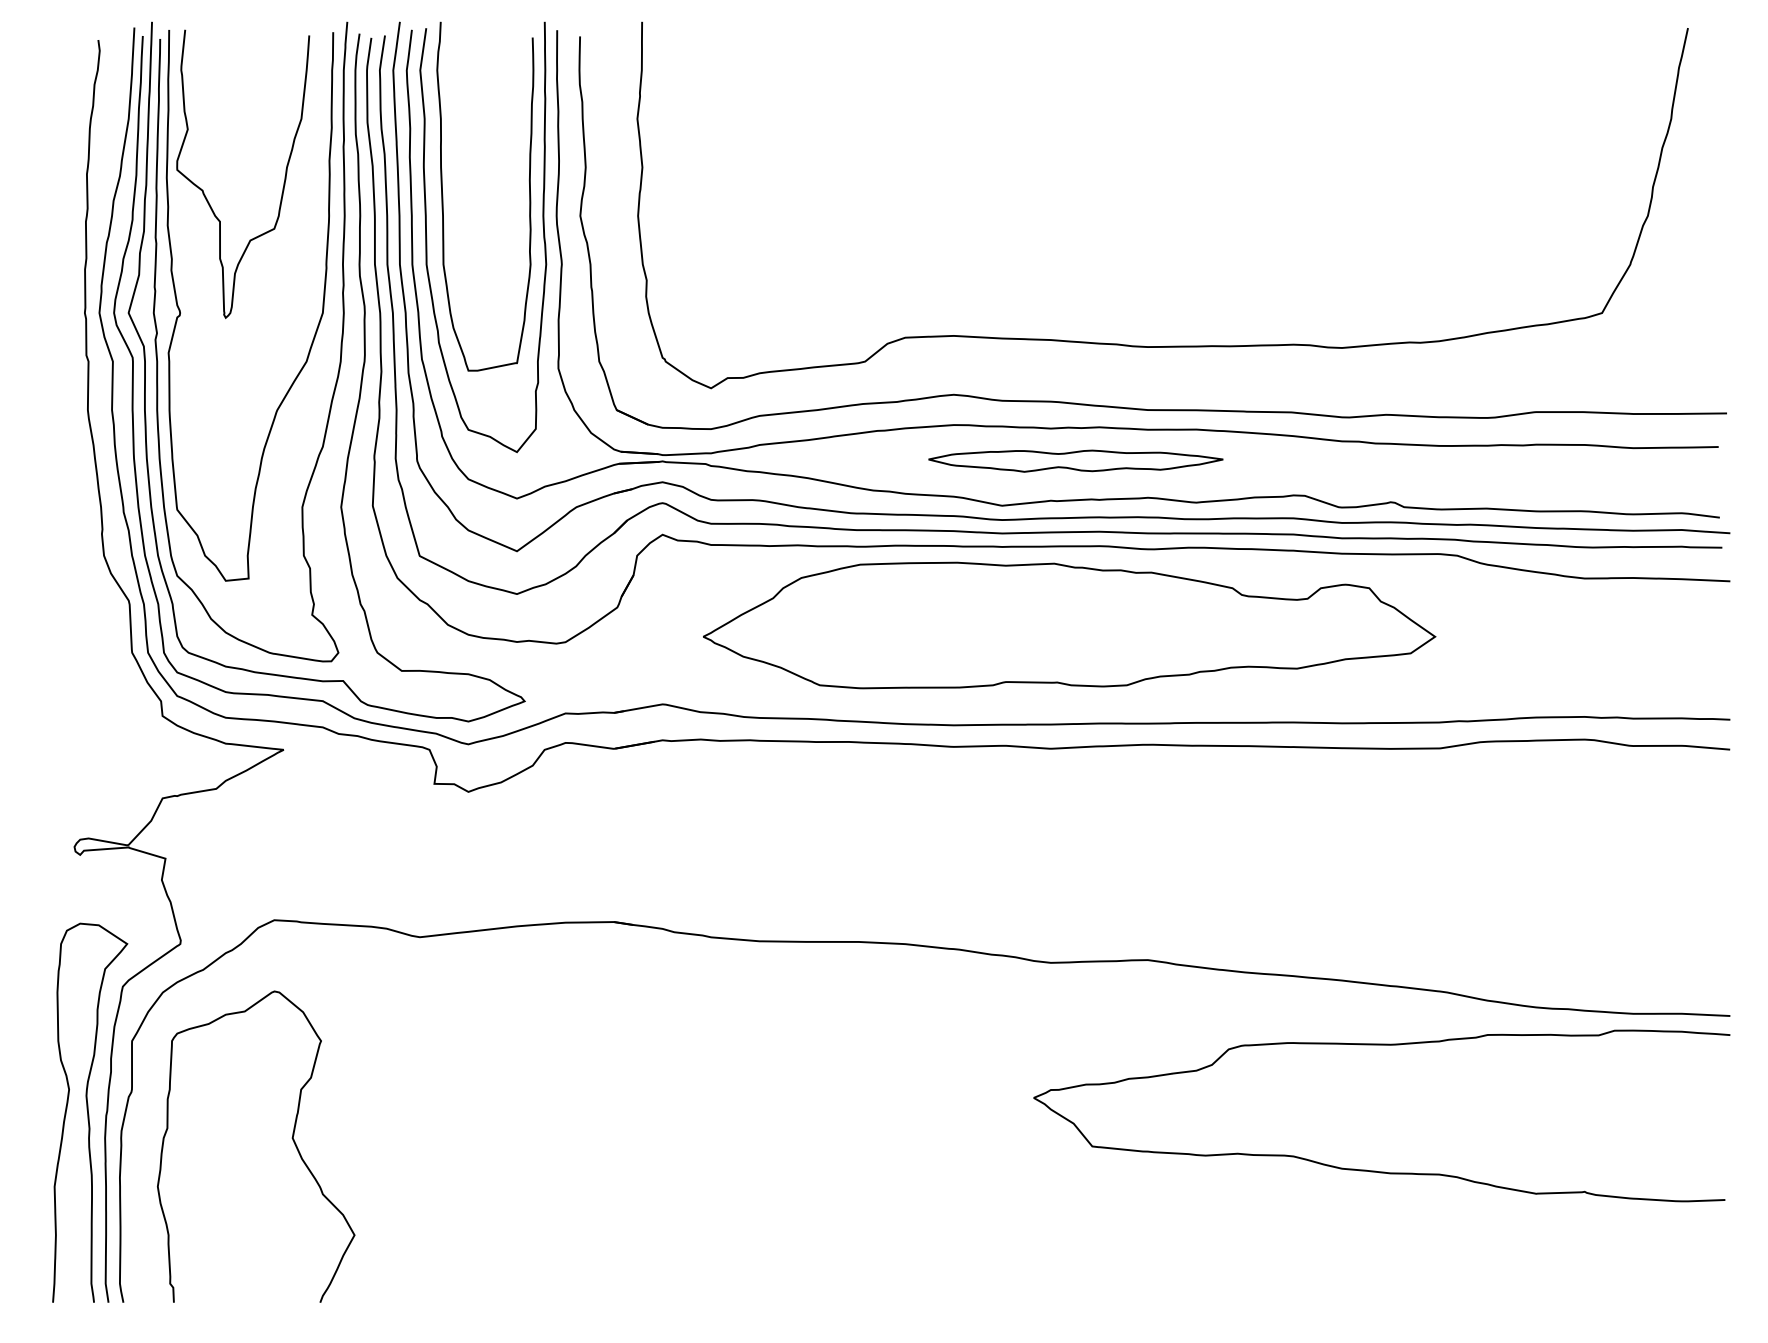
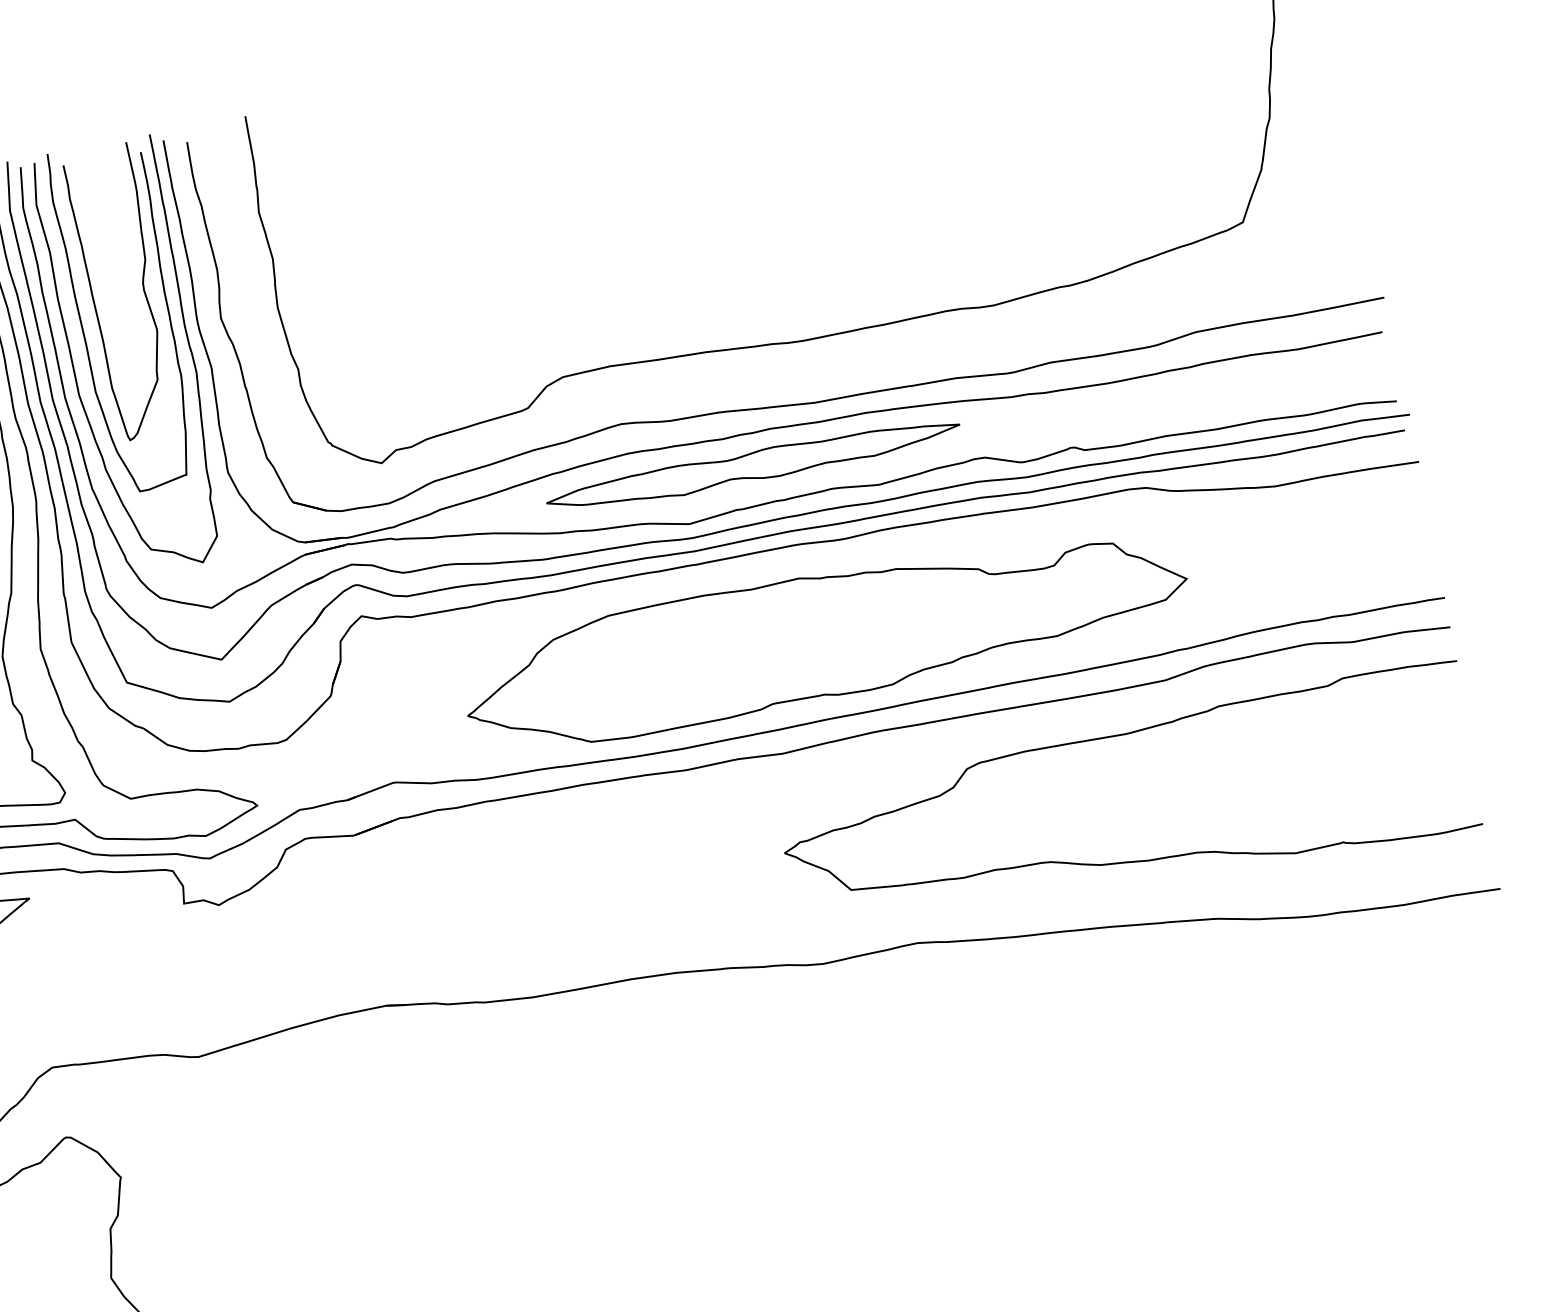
curve: (509, 172) -> (143, 289), added
part: (1075, 461) -> (753, 466), size x1.43
part: (1069, 625) -> (825, 636), moved
curve: (1375, 1170) -> (1133, 860), moved

